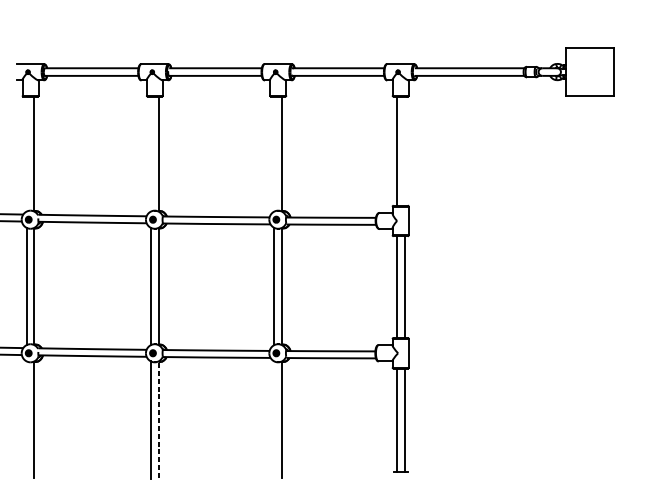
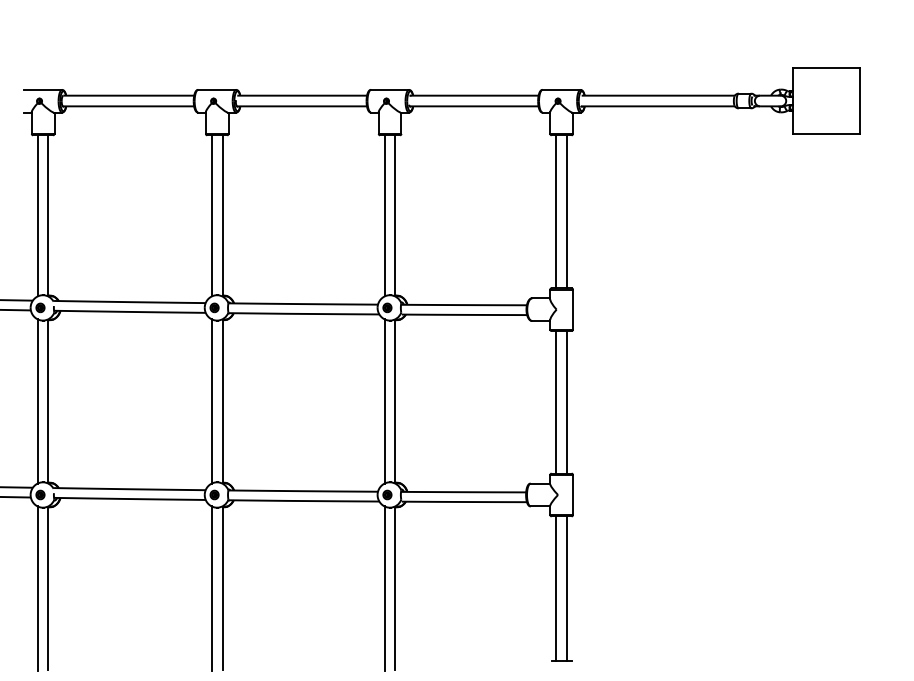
line: (404, 150) -> (567, 211), added
line: (26, 153) -> (37, 215), added
line: (150, 153) -> (211, 215), added
line: (274, 153) -> (384, 215), added
line: (26, 419) -> (37, 588), added
line: (158, 419) -> (222, 588), dashed -> solid
line: (274, 419) -> (384, 588), added

